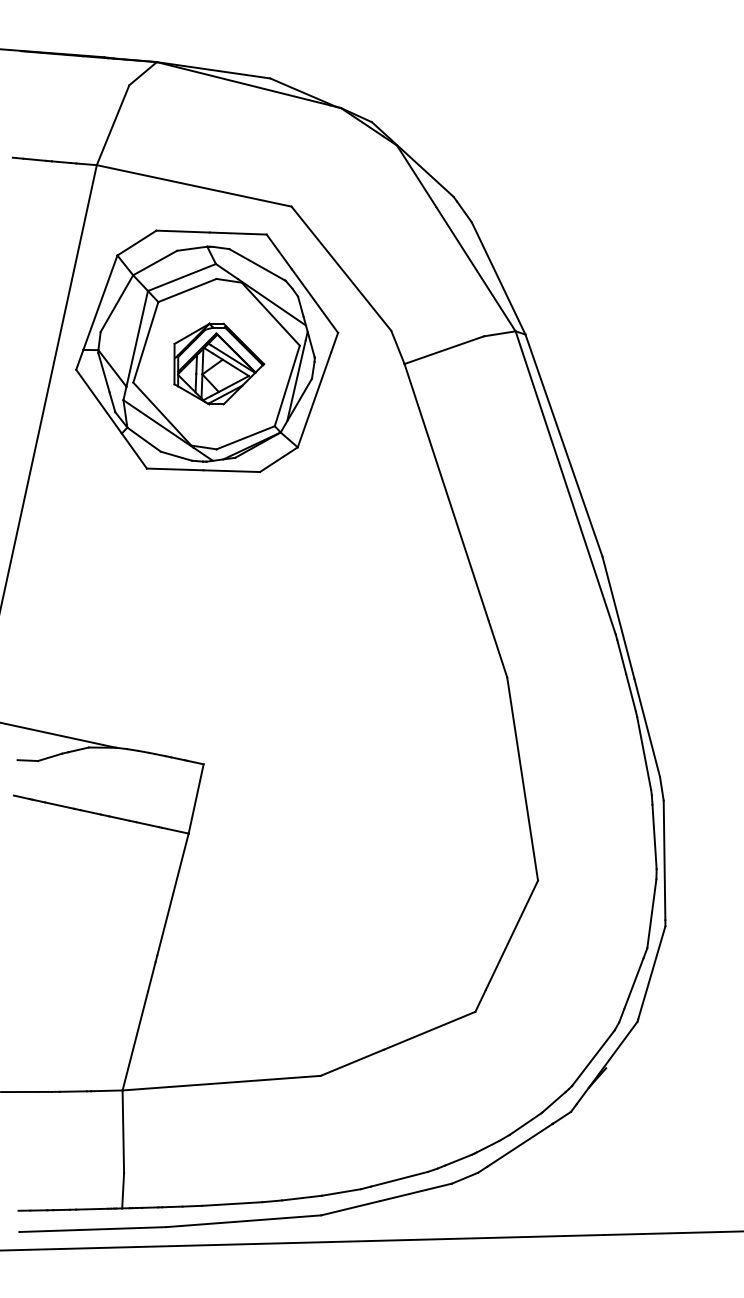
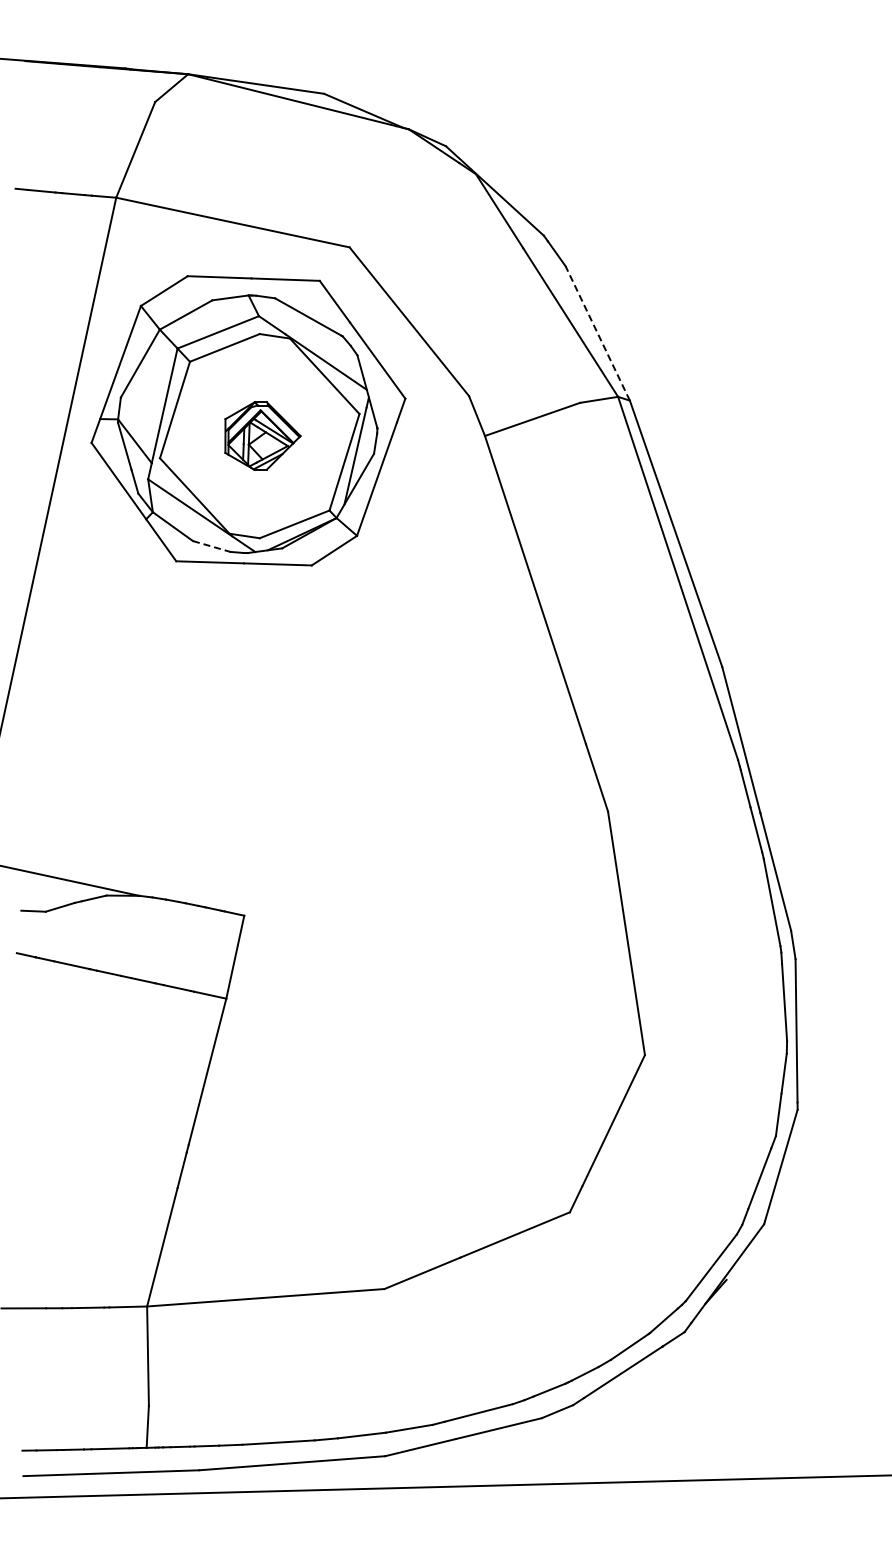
line: (498, 278) -> (597, 333), solid -> dashed
part: (218, 363) -> (262, 435), size x0.7
line: (177, 456) -> (212, 546), solid -> dashed

